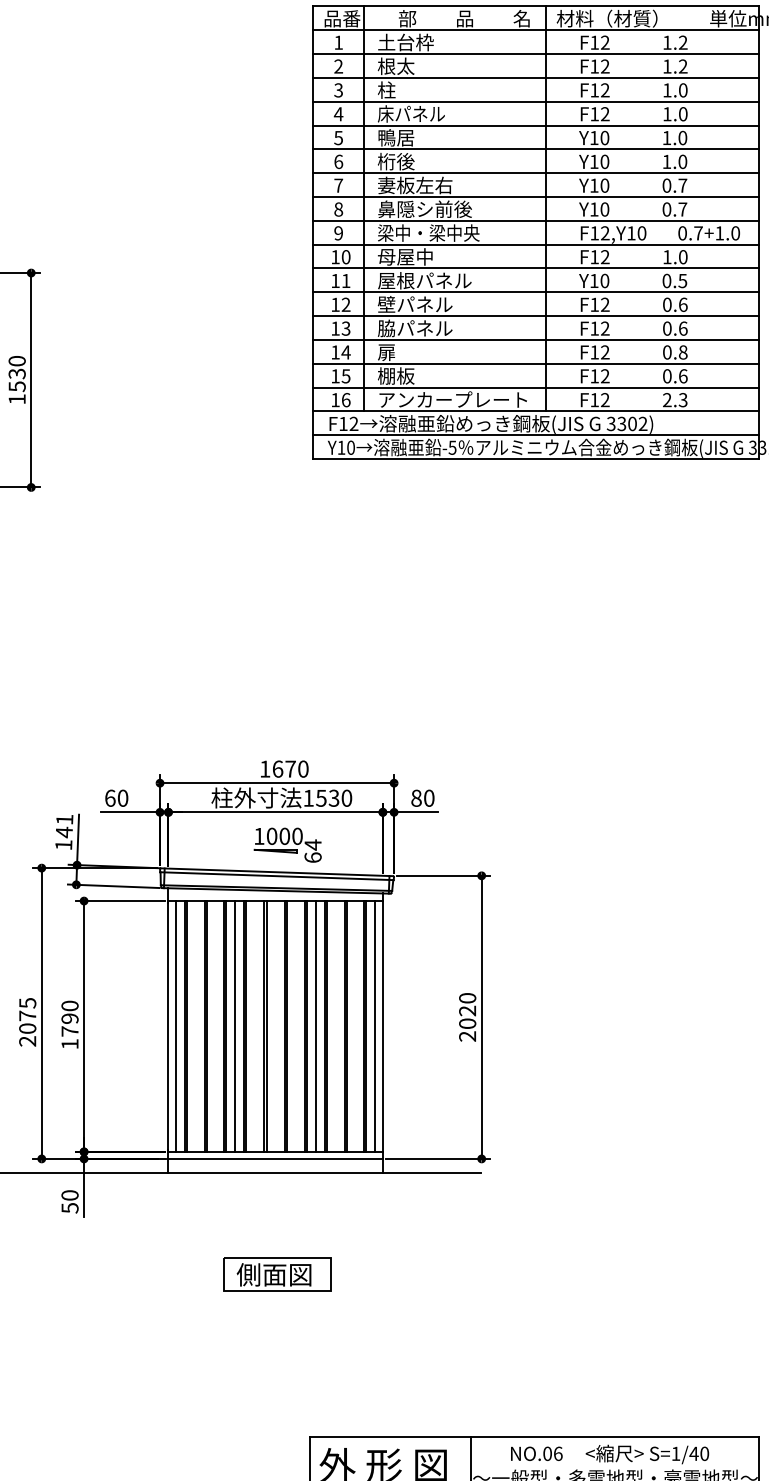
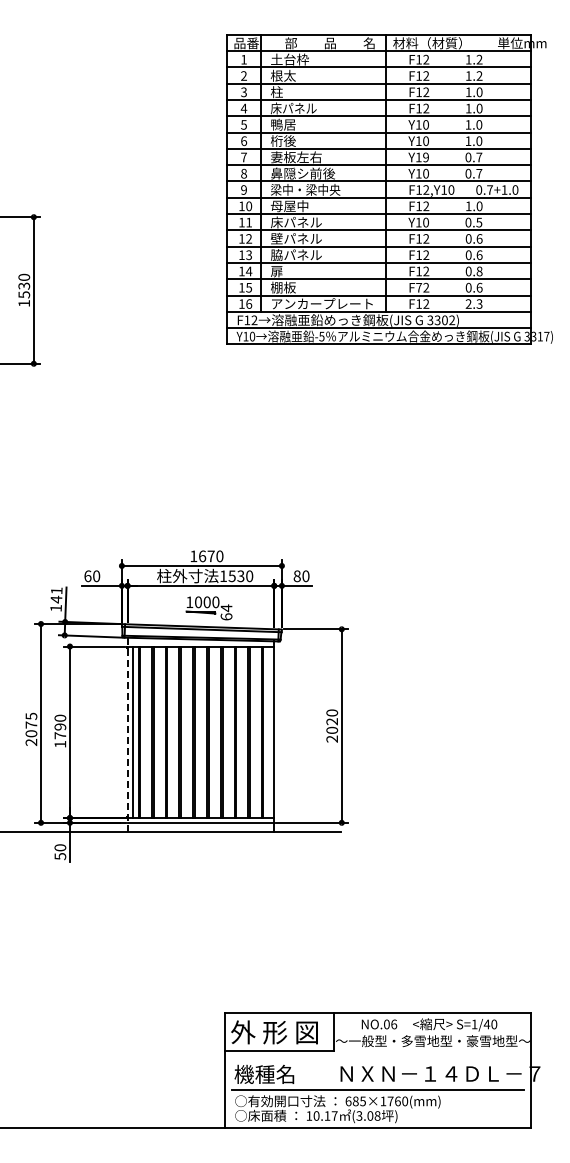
text: (604, 185) -> (425, 157), Y10 -> Y19
text: (424, 280) -> (302, 222), 屋根パネル -> 床パネル
text: (595, 375) -> (419, 287), F12 -> F72
line: (235, 1026) -> (173, 732), removed
line: (315, 1026) -> (228, 732), removed
line: (375, 1026) -> (269, 732), removed
line: (168, 1031) -> (127, 735), solid -> dashed
part: (276, 1273) -> (201, 901), removed

